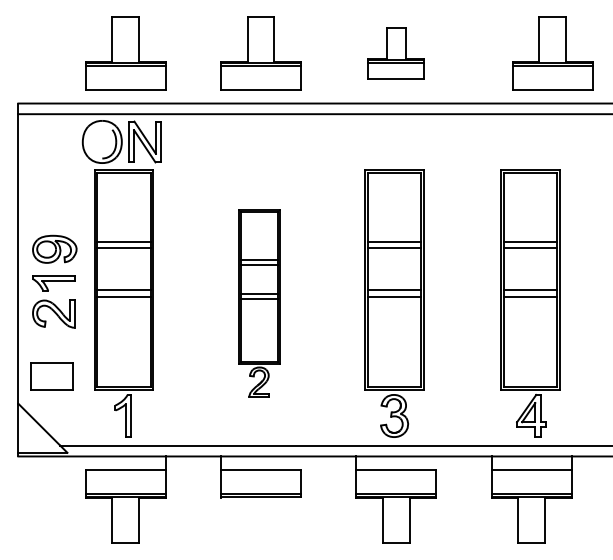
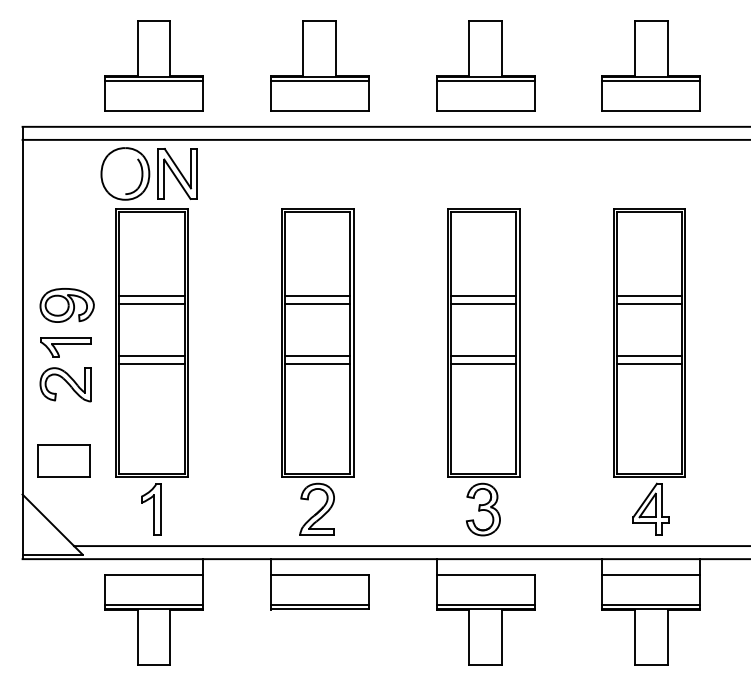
part: (395, 53) -> (484, 65), size x1.43
part: (552, 53) -> (651, 65), moved
part: (259, 303) -> (317, 371), size x1.43

